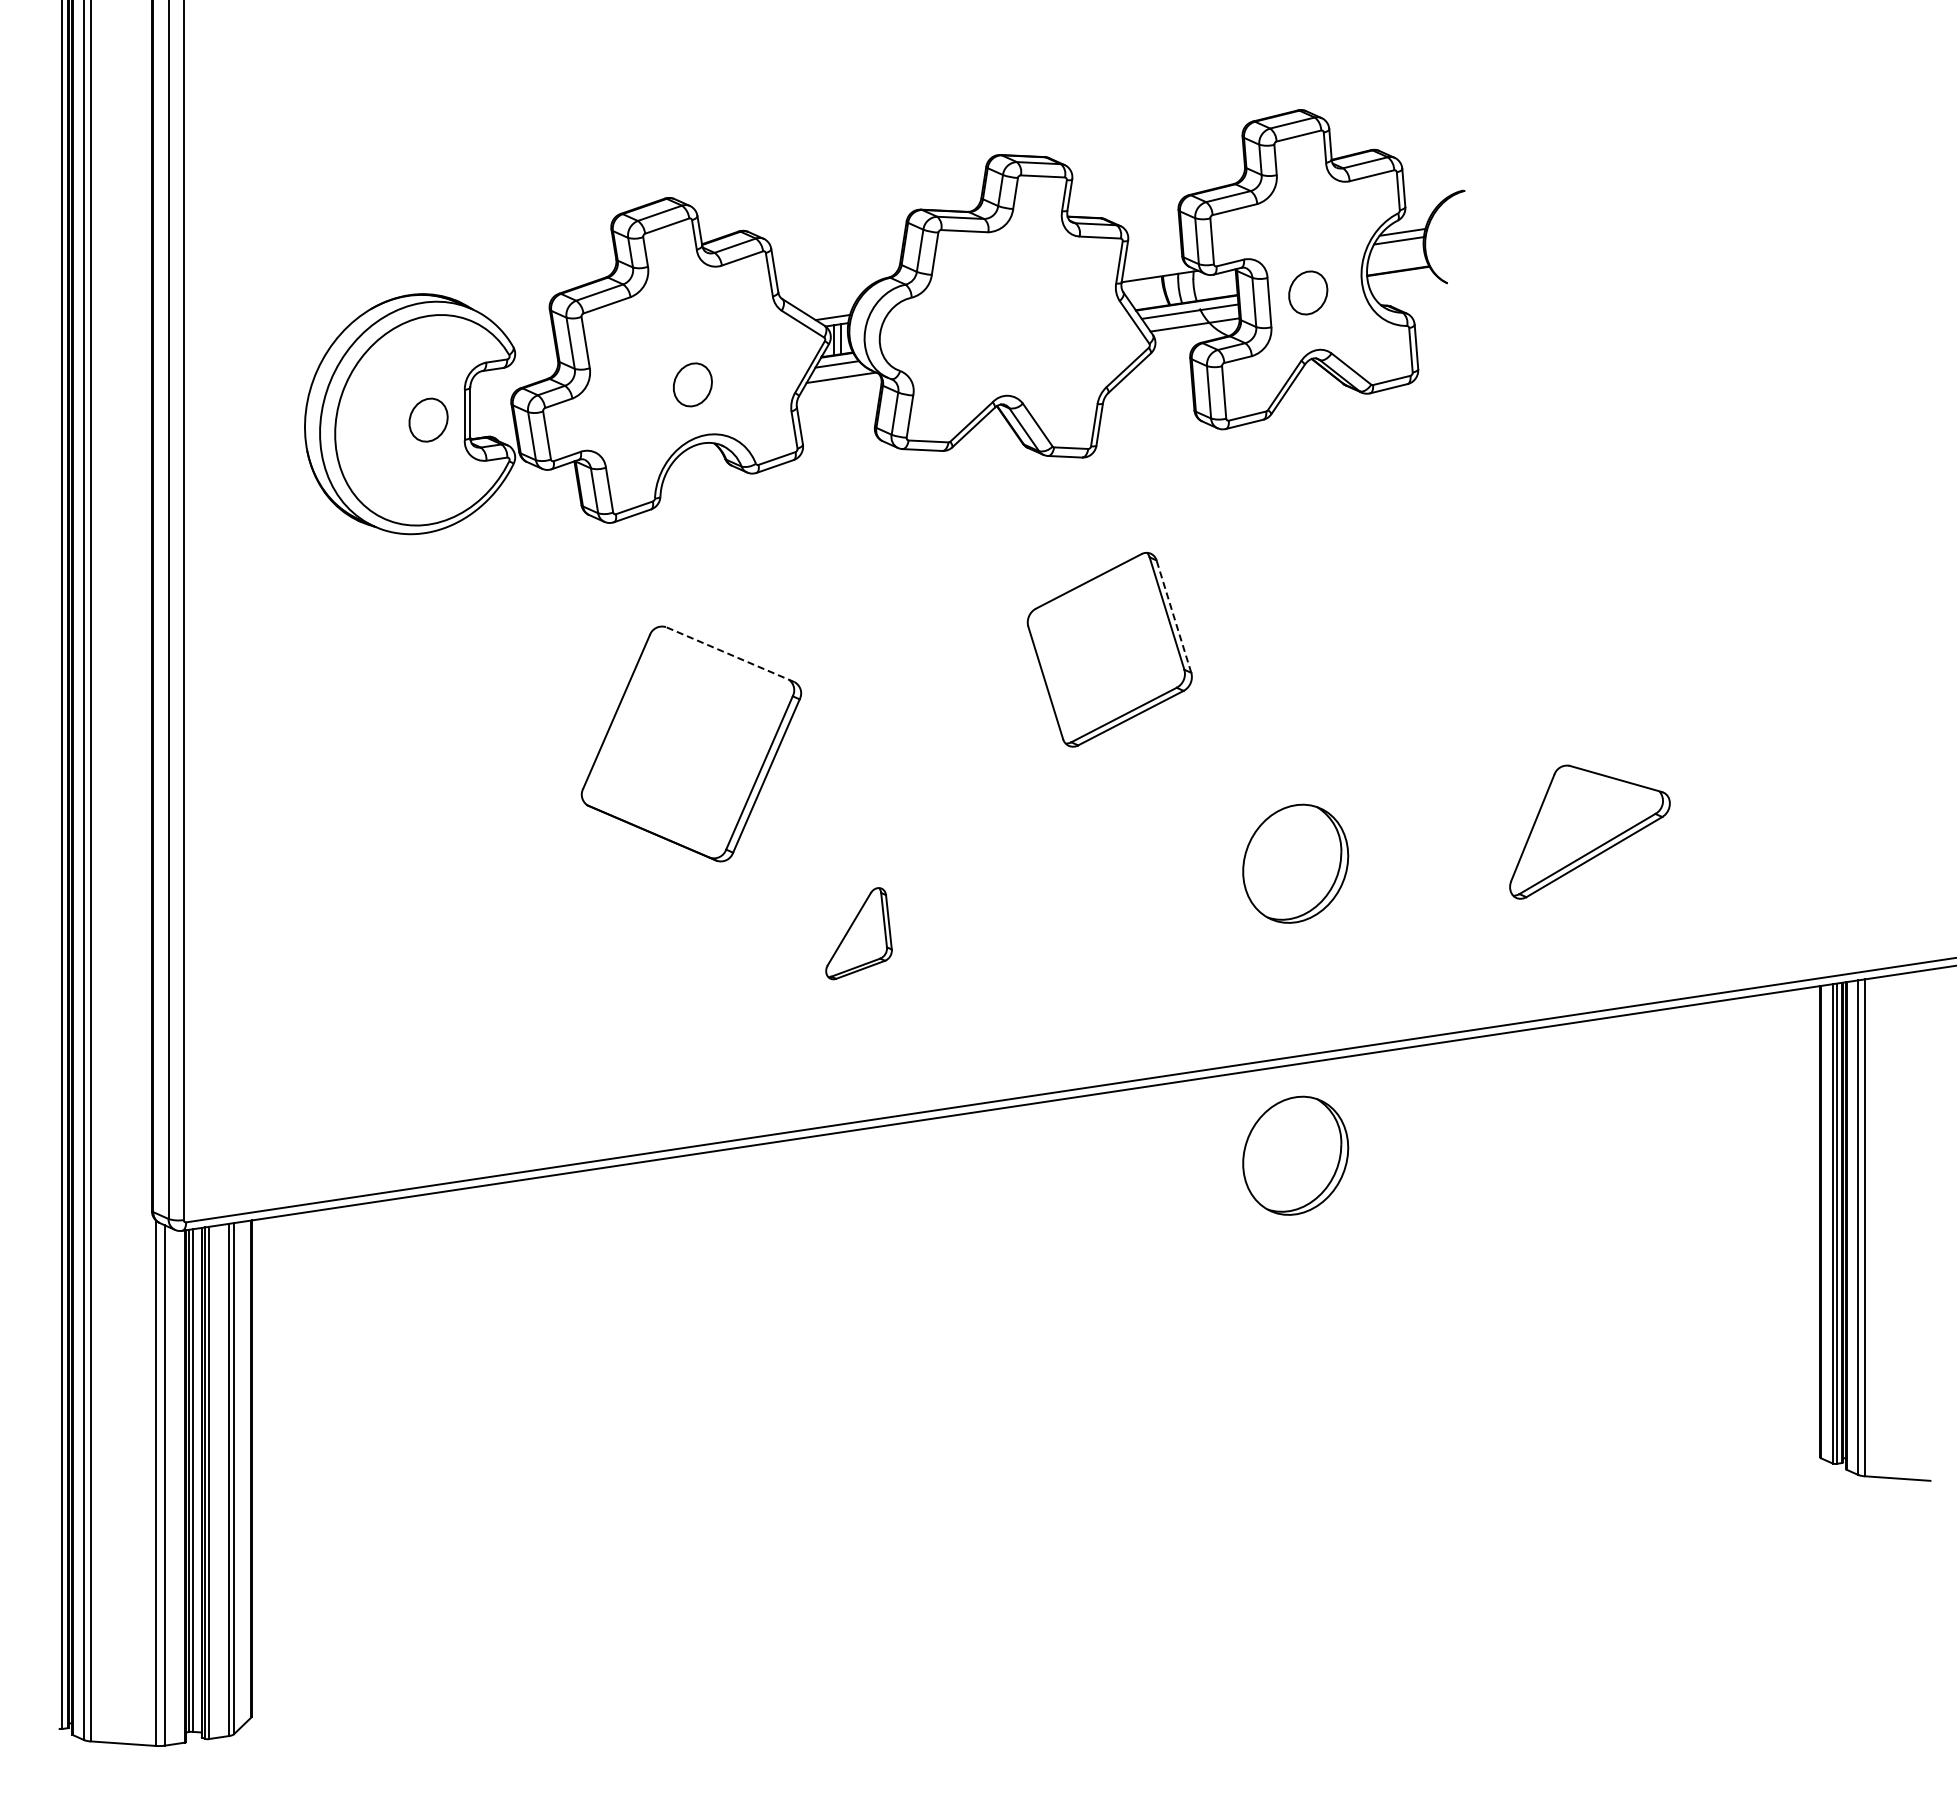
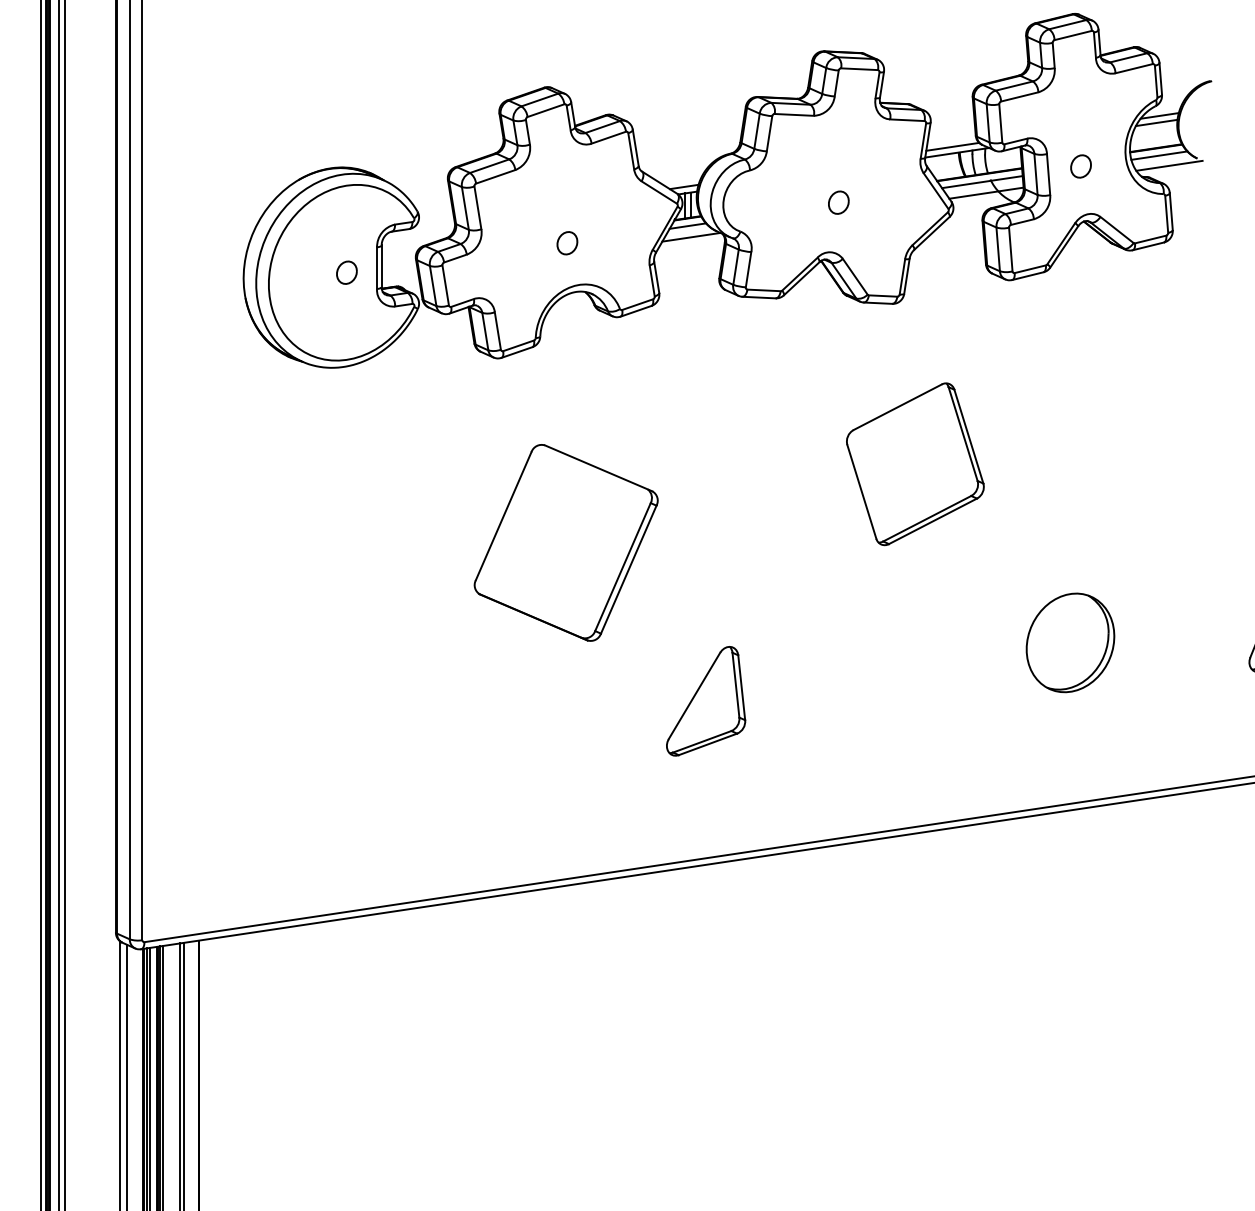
line: (1154, 269) -> (952, 146), added
line: (1401, 279) -> (1158, 155), added
part: (1308, 292) -> (1081, 166), size x0.62
line: (1413, 292) -> (1168, 166), added
part: (1017, 336) -> (838, 202), added
part: (692, 384) -> (567, 242), size x0.62
part: (428, 420) -> (346, 272), size x0.62
line: (1173, 616) -> (968, 436), dashed -> solid
line: (730, 654) -> (598, 468), dashed -> solid
part: (858, 933) -> (705, 701), size x1.43
part: (1295, 1155) -> (1070, 886), removed

